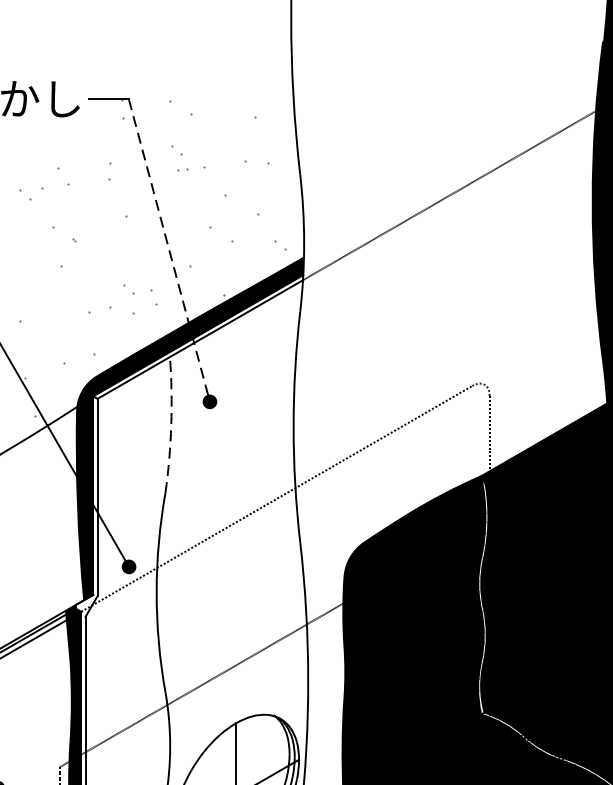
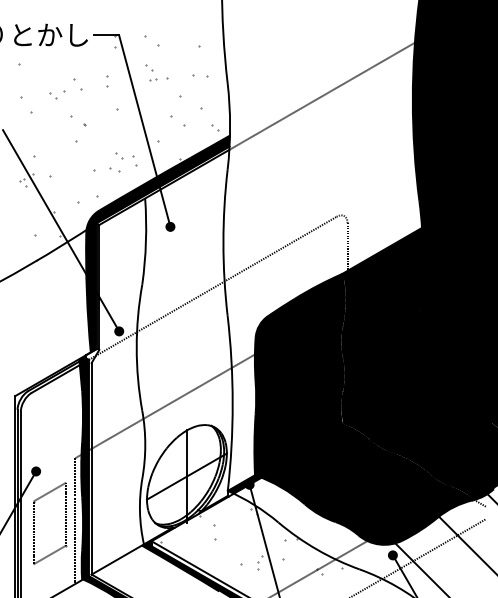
line: (168, 251) -> (144, 131), dashed -> solid
part: (121, 311) -> (114, 169), size x0.62
arc: (170, 424) -> (145, 241), dashed -> solid

